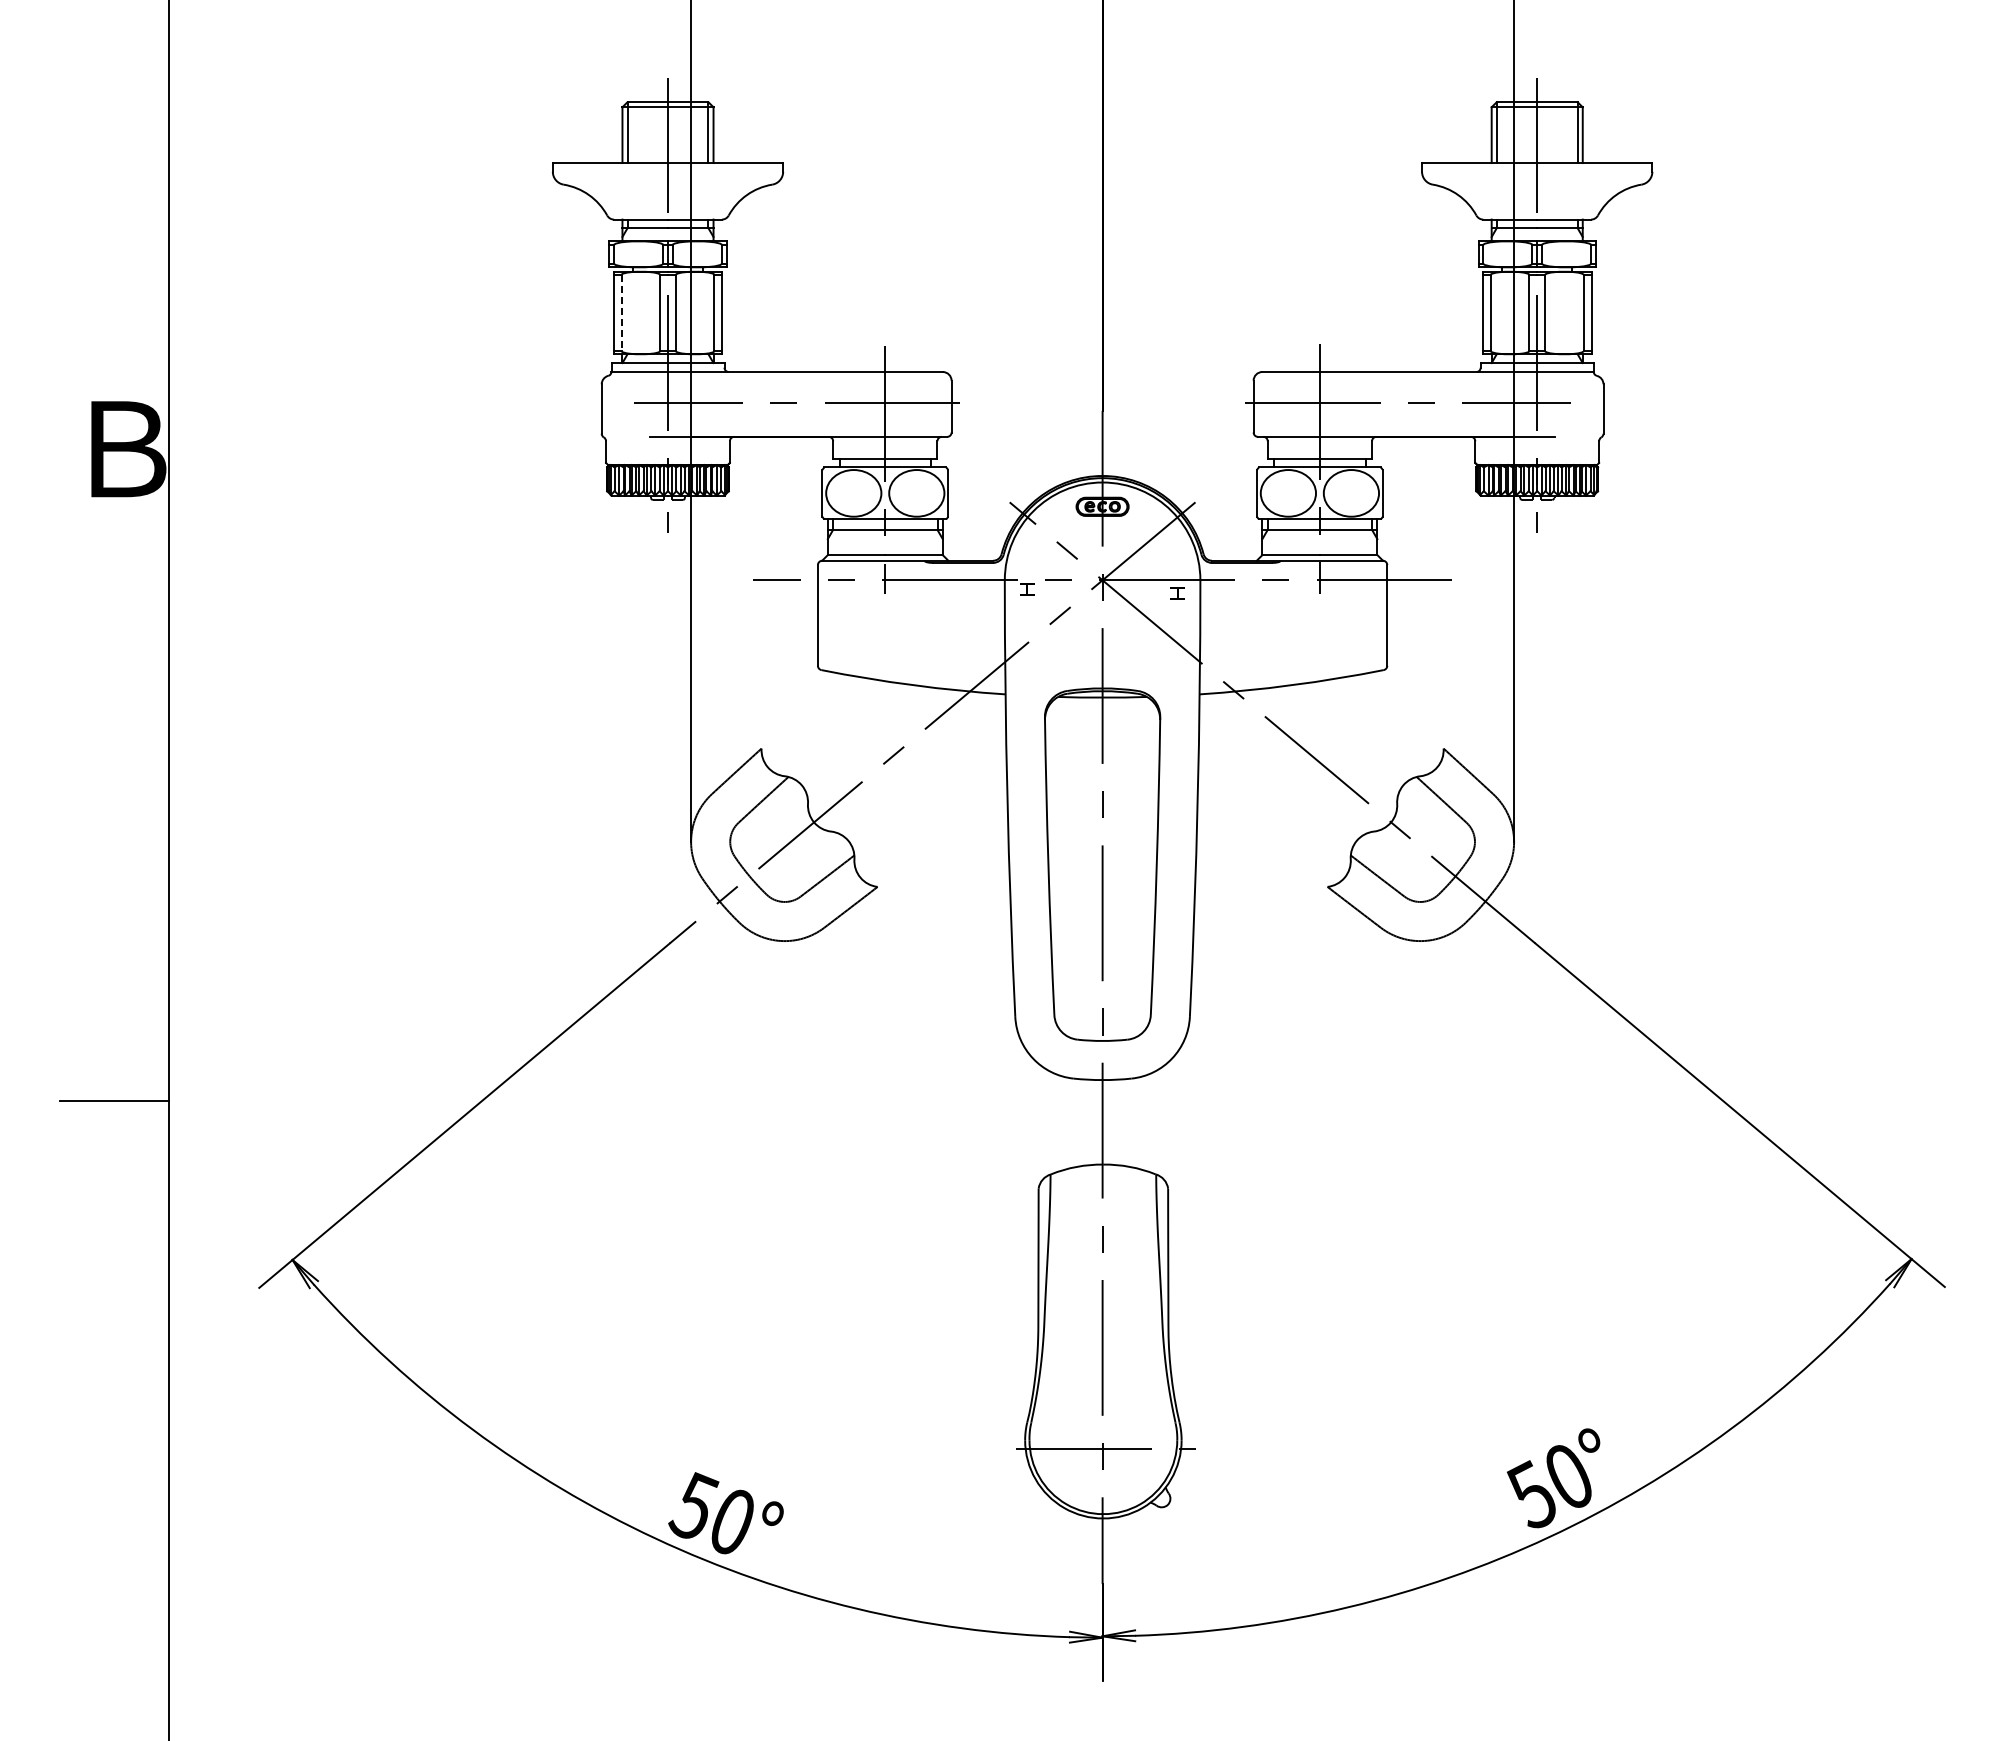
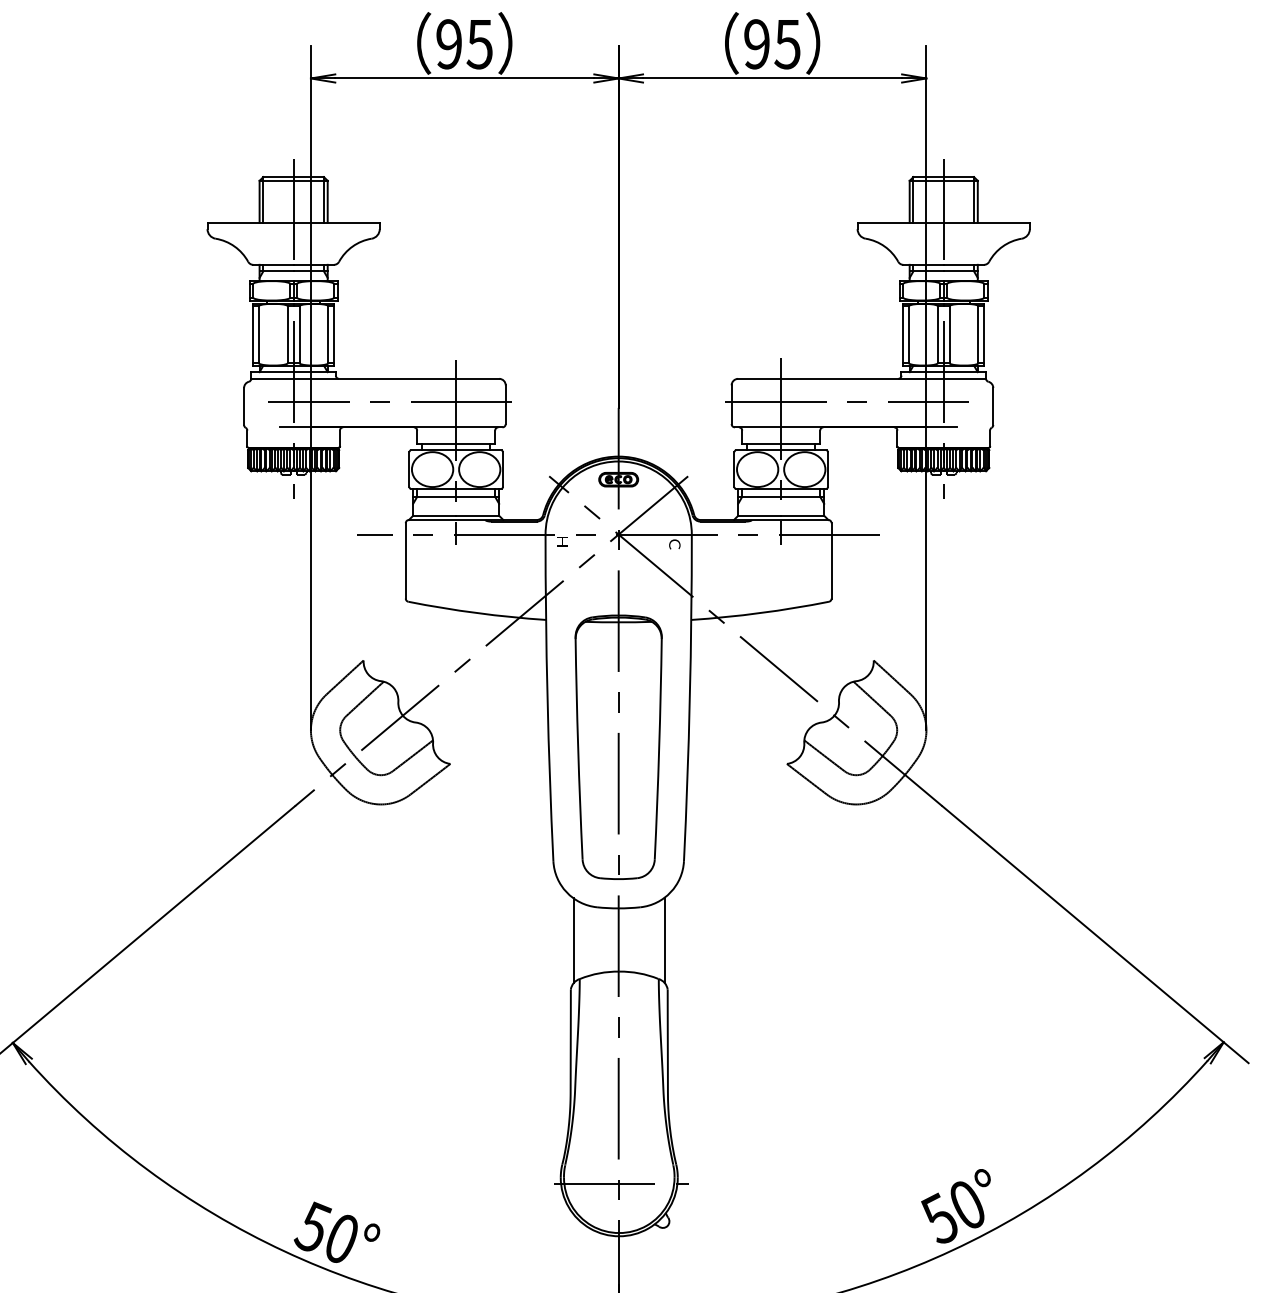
line: (621, 313) -> (258, 335), dashed -> solid
text: (1177, 593) -> (674, 544), Ｈ -> Ｃ
line: (1042, 1122) -> (573, 940), added
line: (1164, 1122) -> (664, 940), added

